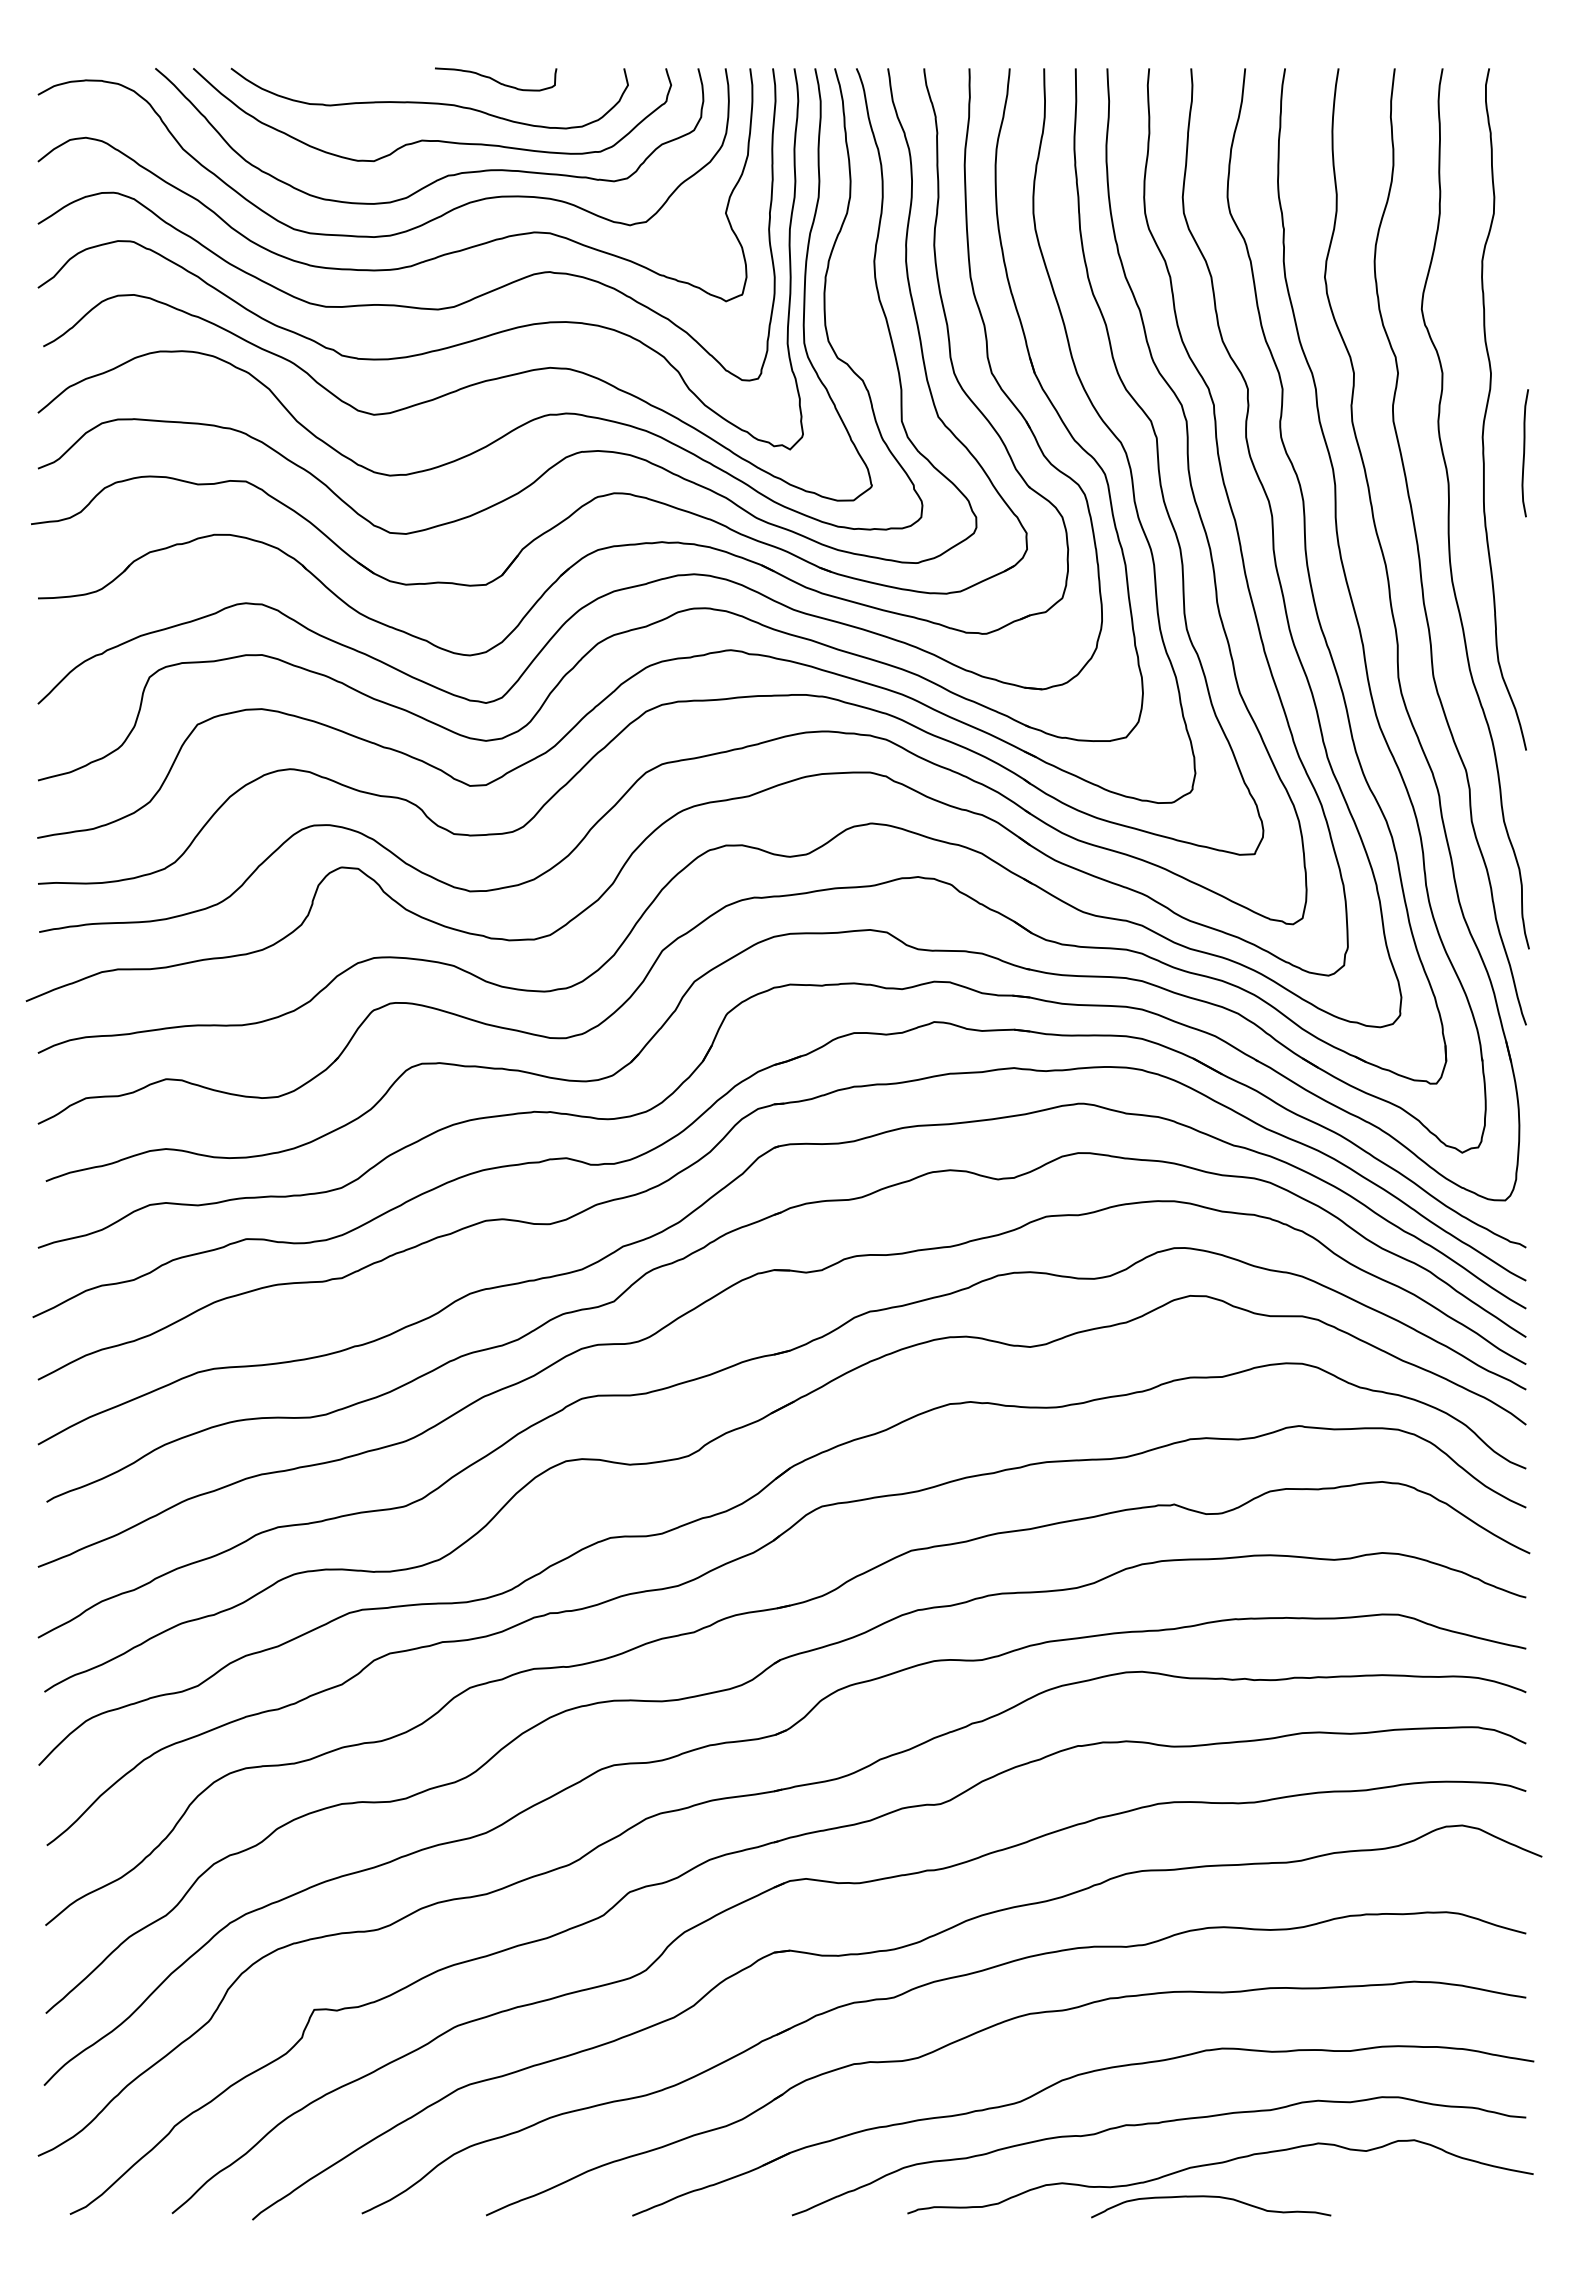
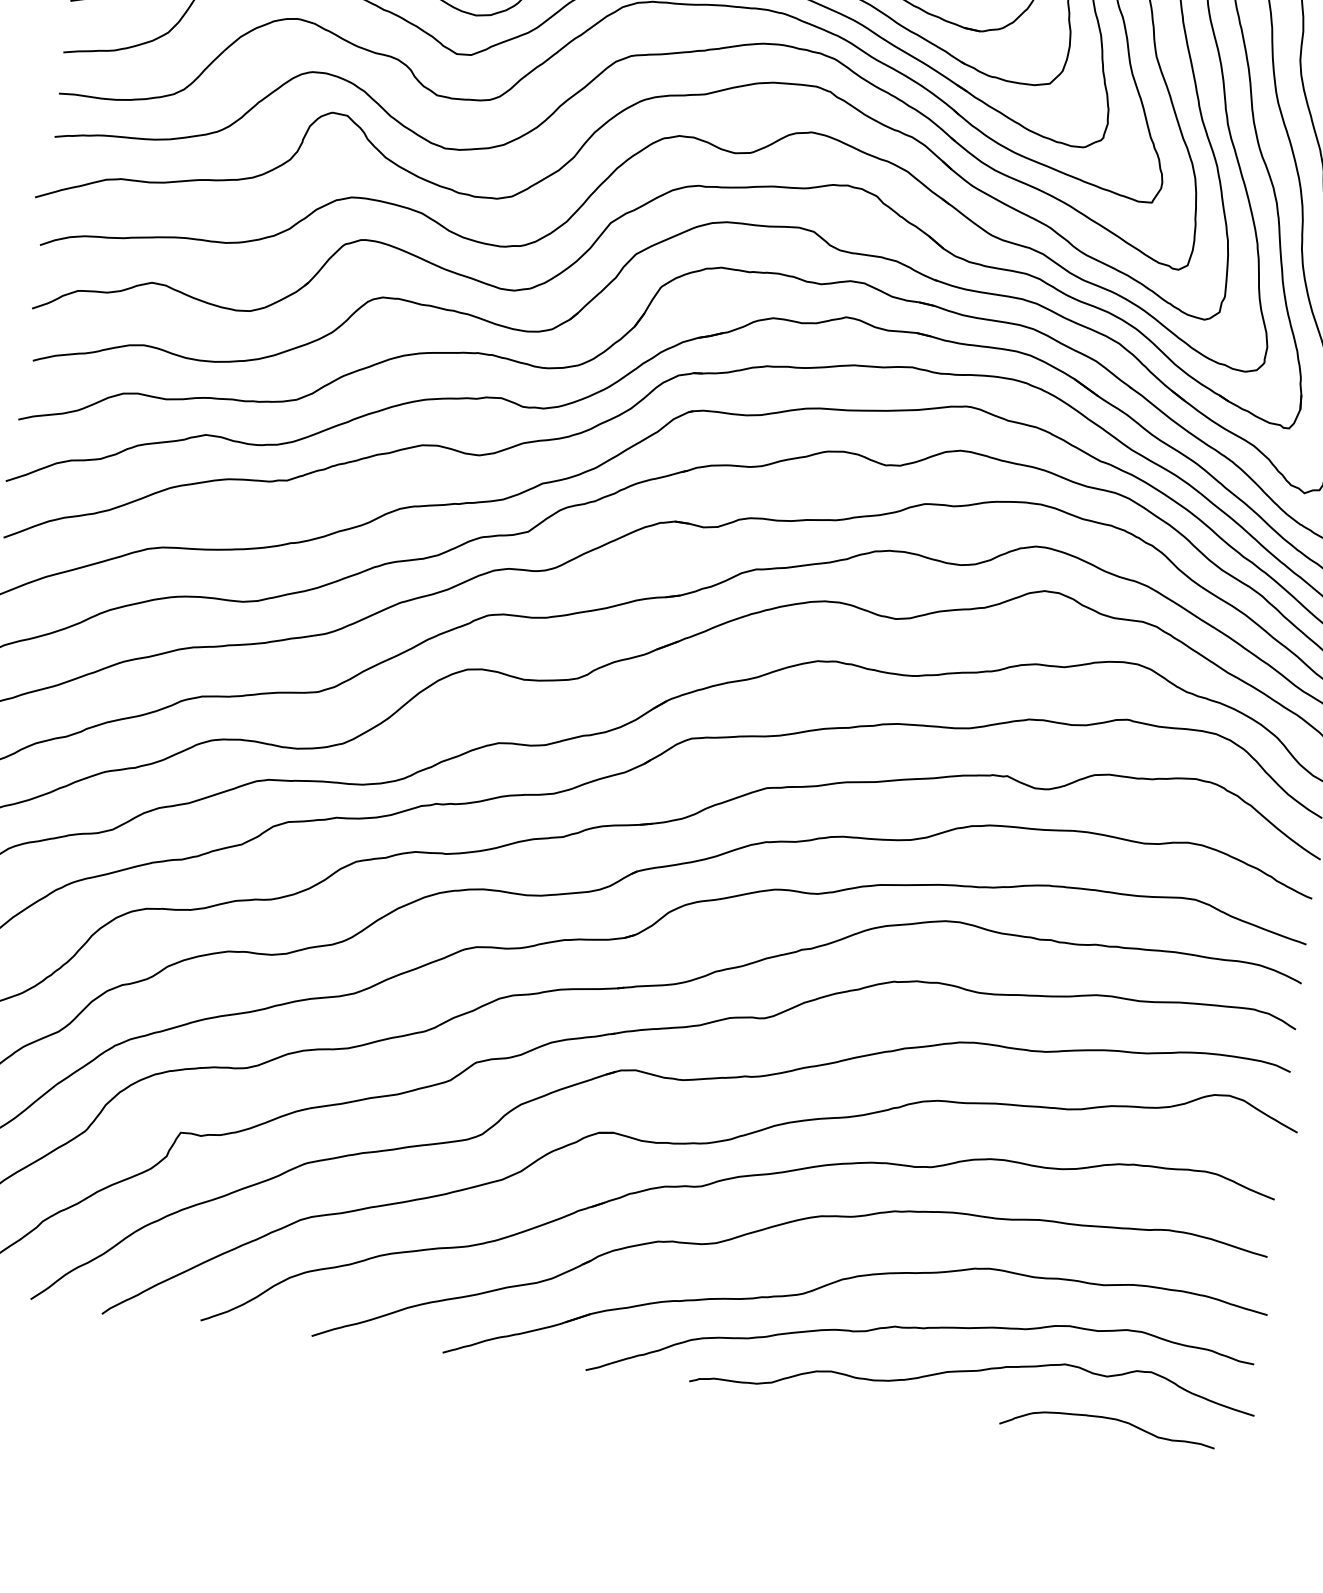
curve: (1211, 2197) -> (1109, 1419), moved

